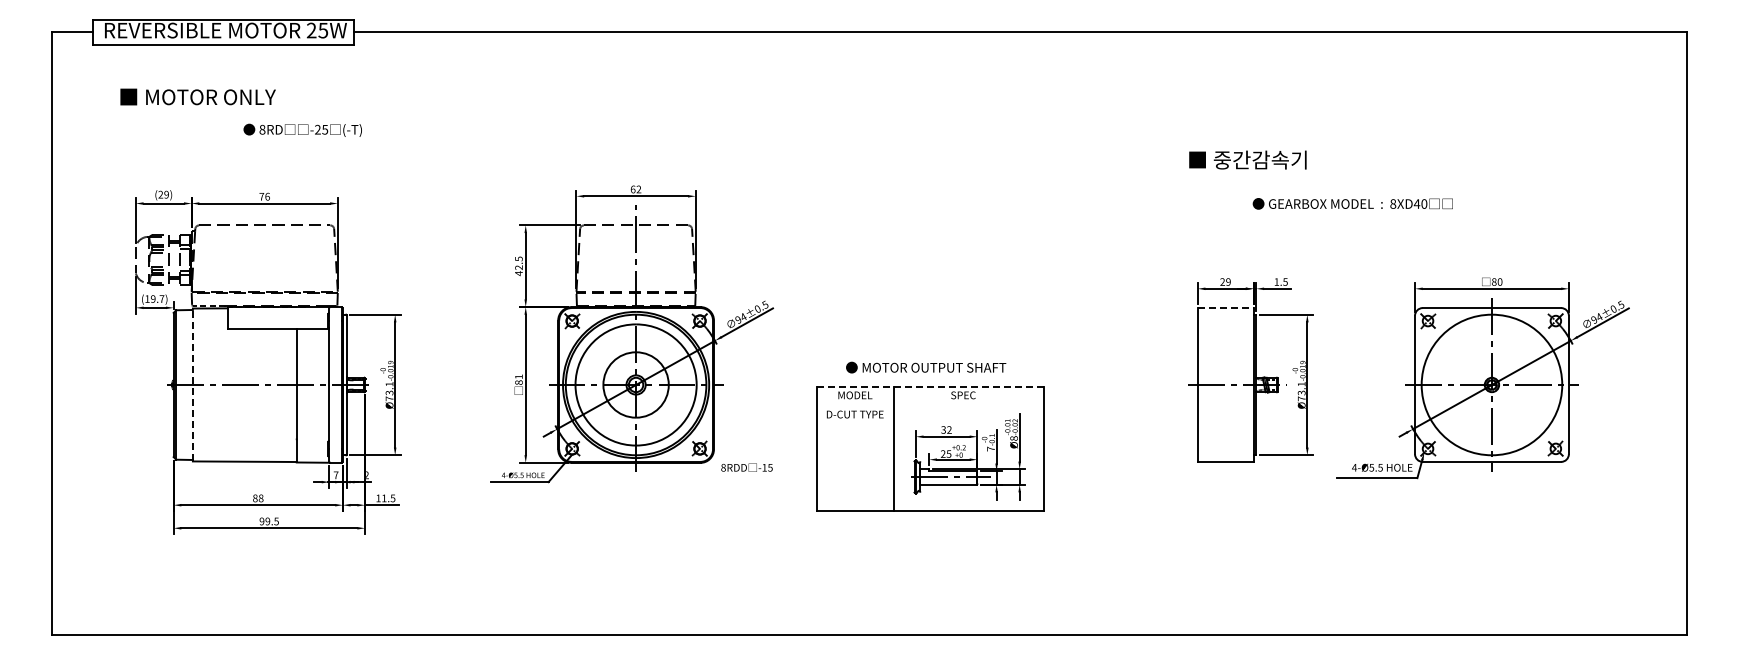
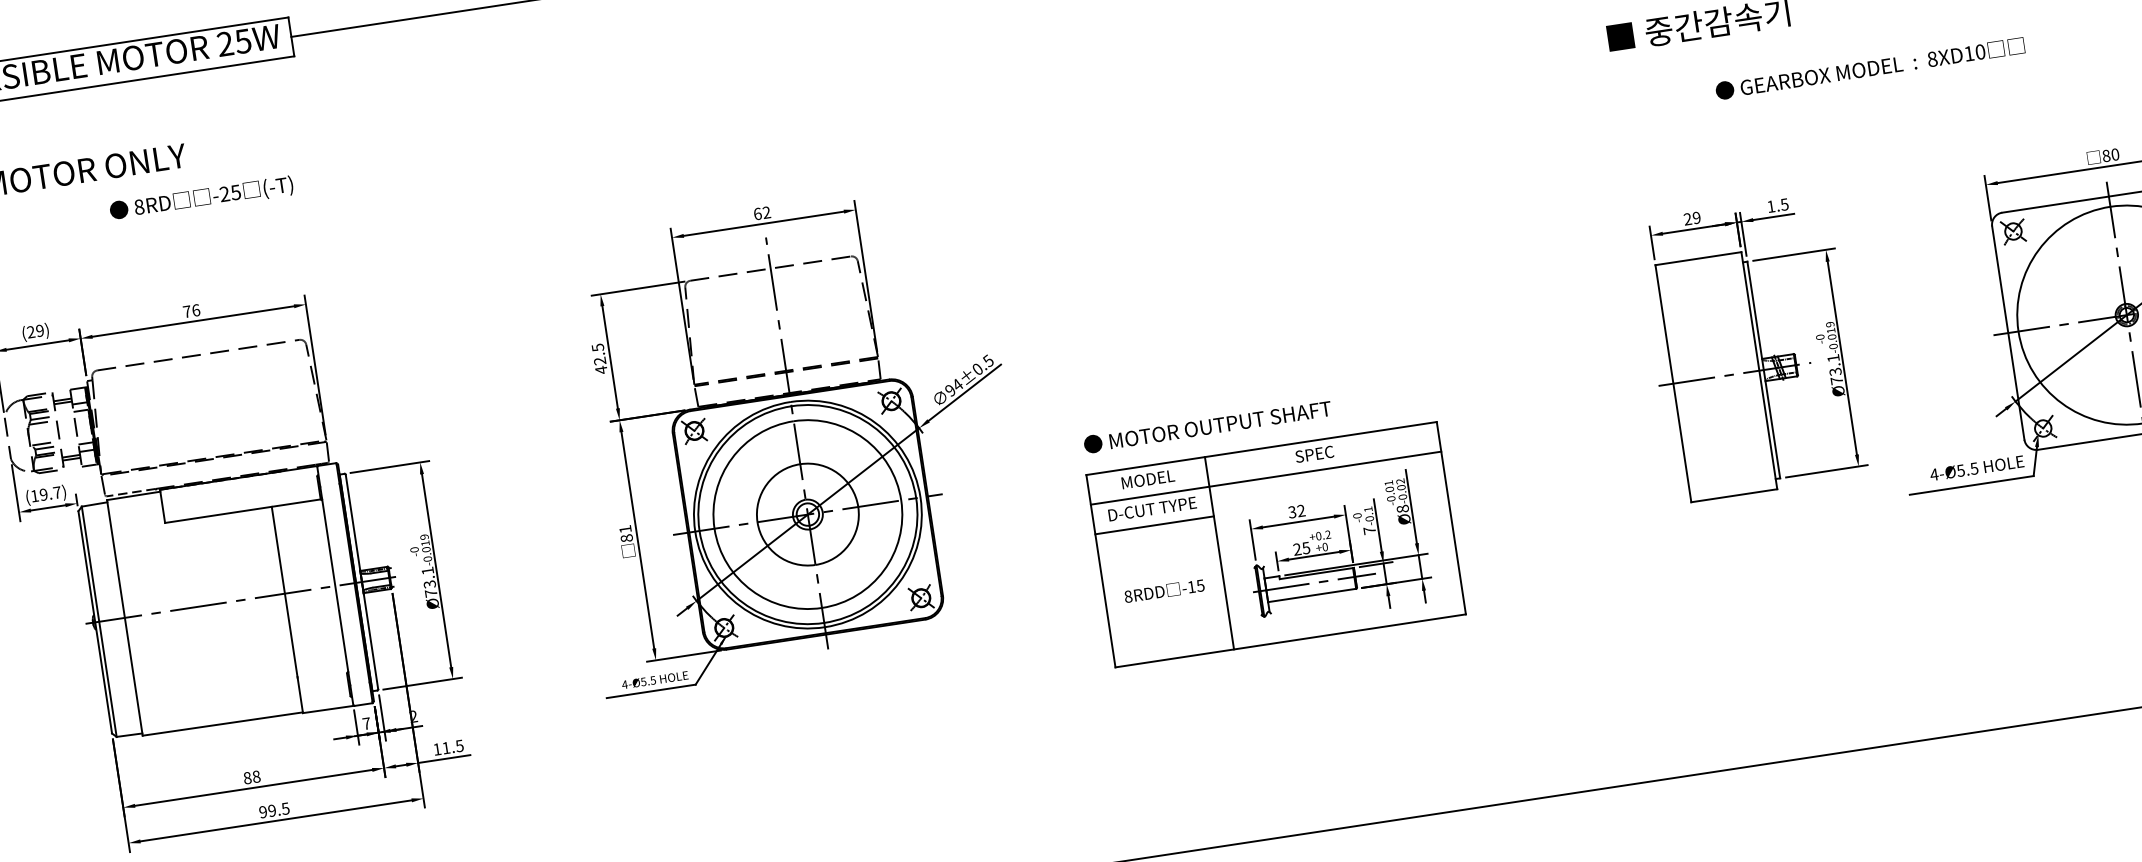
text: (302, 129) -> (200, 197), moved
text: (1416, 203) -> (1968, 53), 8XD40 -> 8XD10
line: (1225, 308) -> (1698, 259), dashed -> solid
text: (926, 367) -> (1208, 426), moved
line: (192, 384) -> (124, 617), dashed -> solid
line: (930, 386) -> (1261, 448), dashed -> solid
line: (929, 405) -> (1264, 477), added
line: (854, 425) -> (1153, 526), added
text: (746, 467) -> (1163, 590), moved

